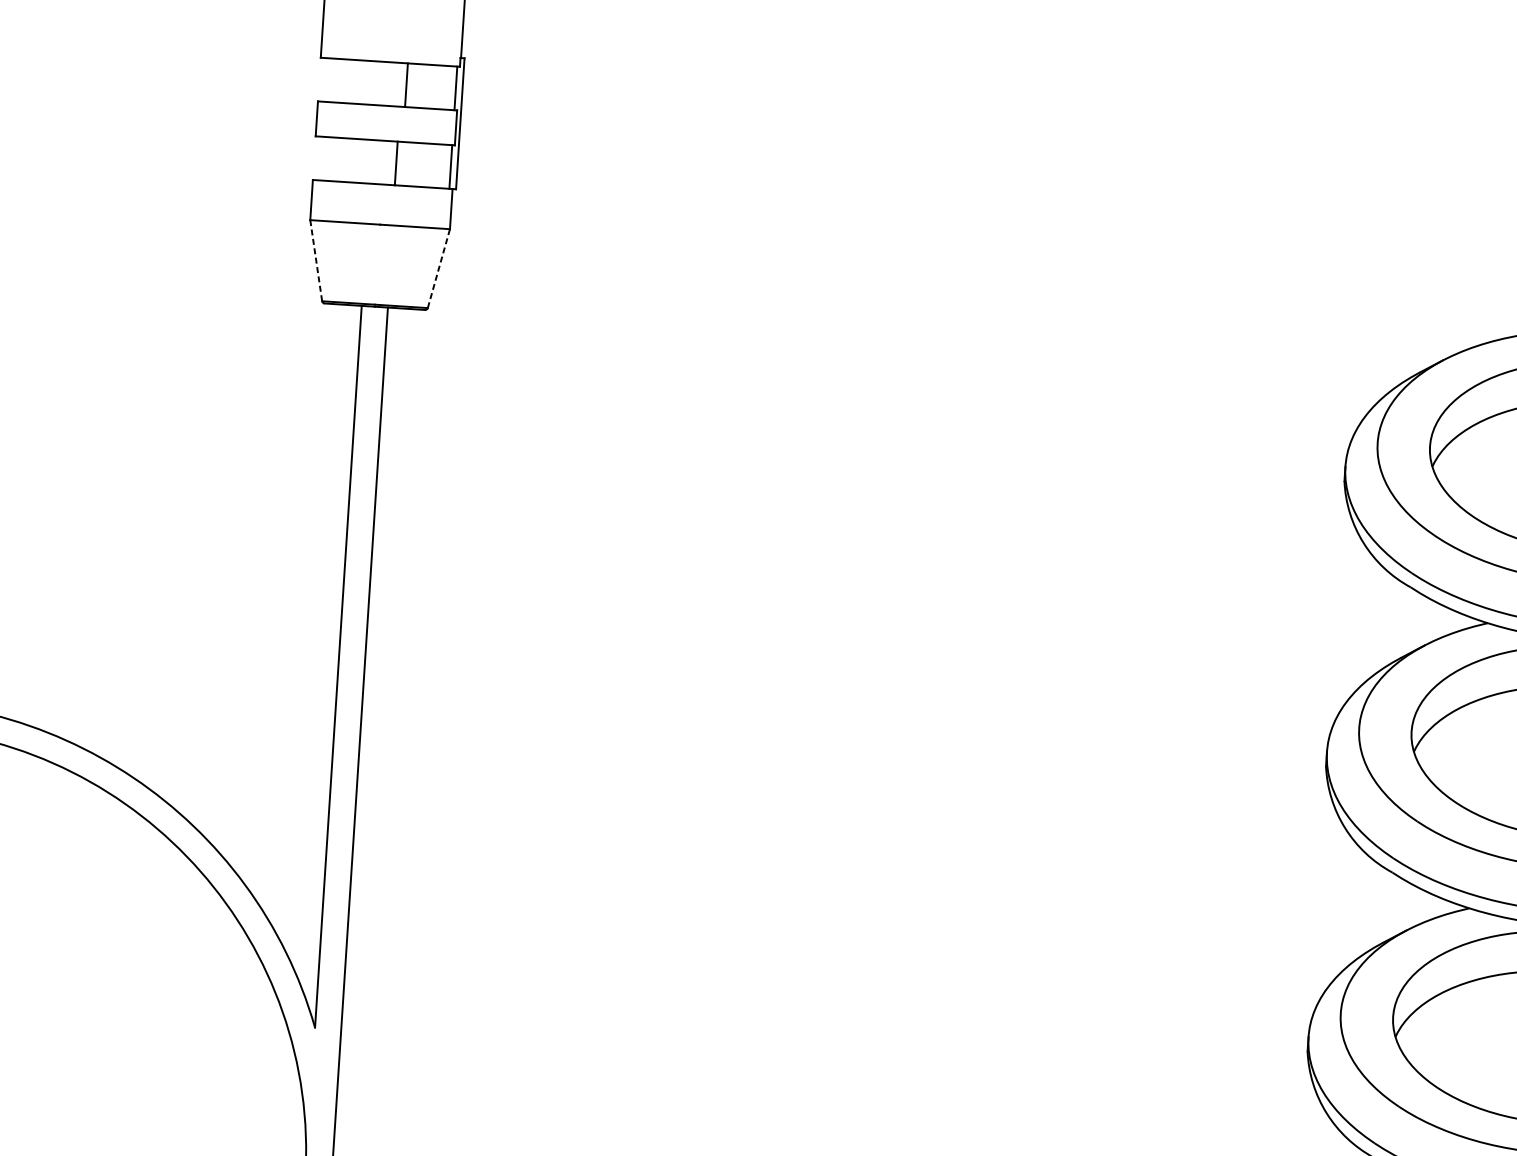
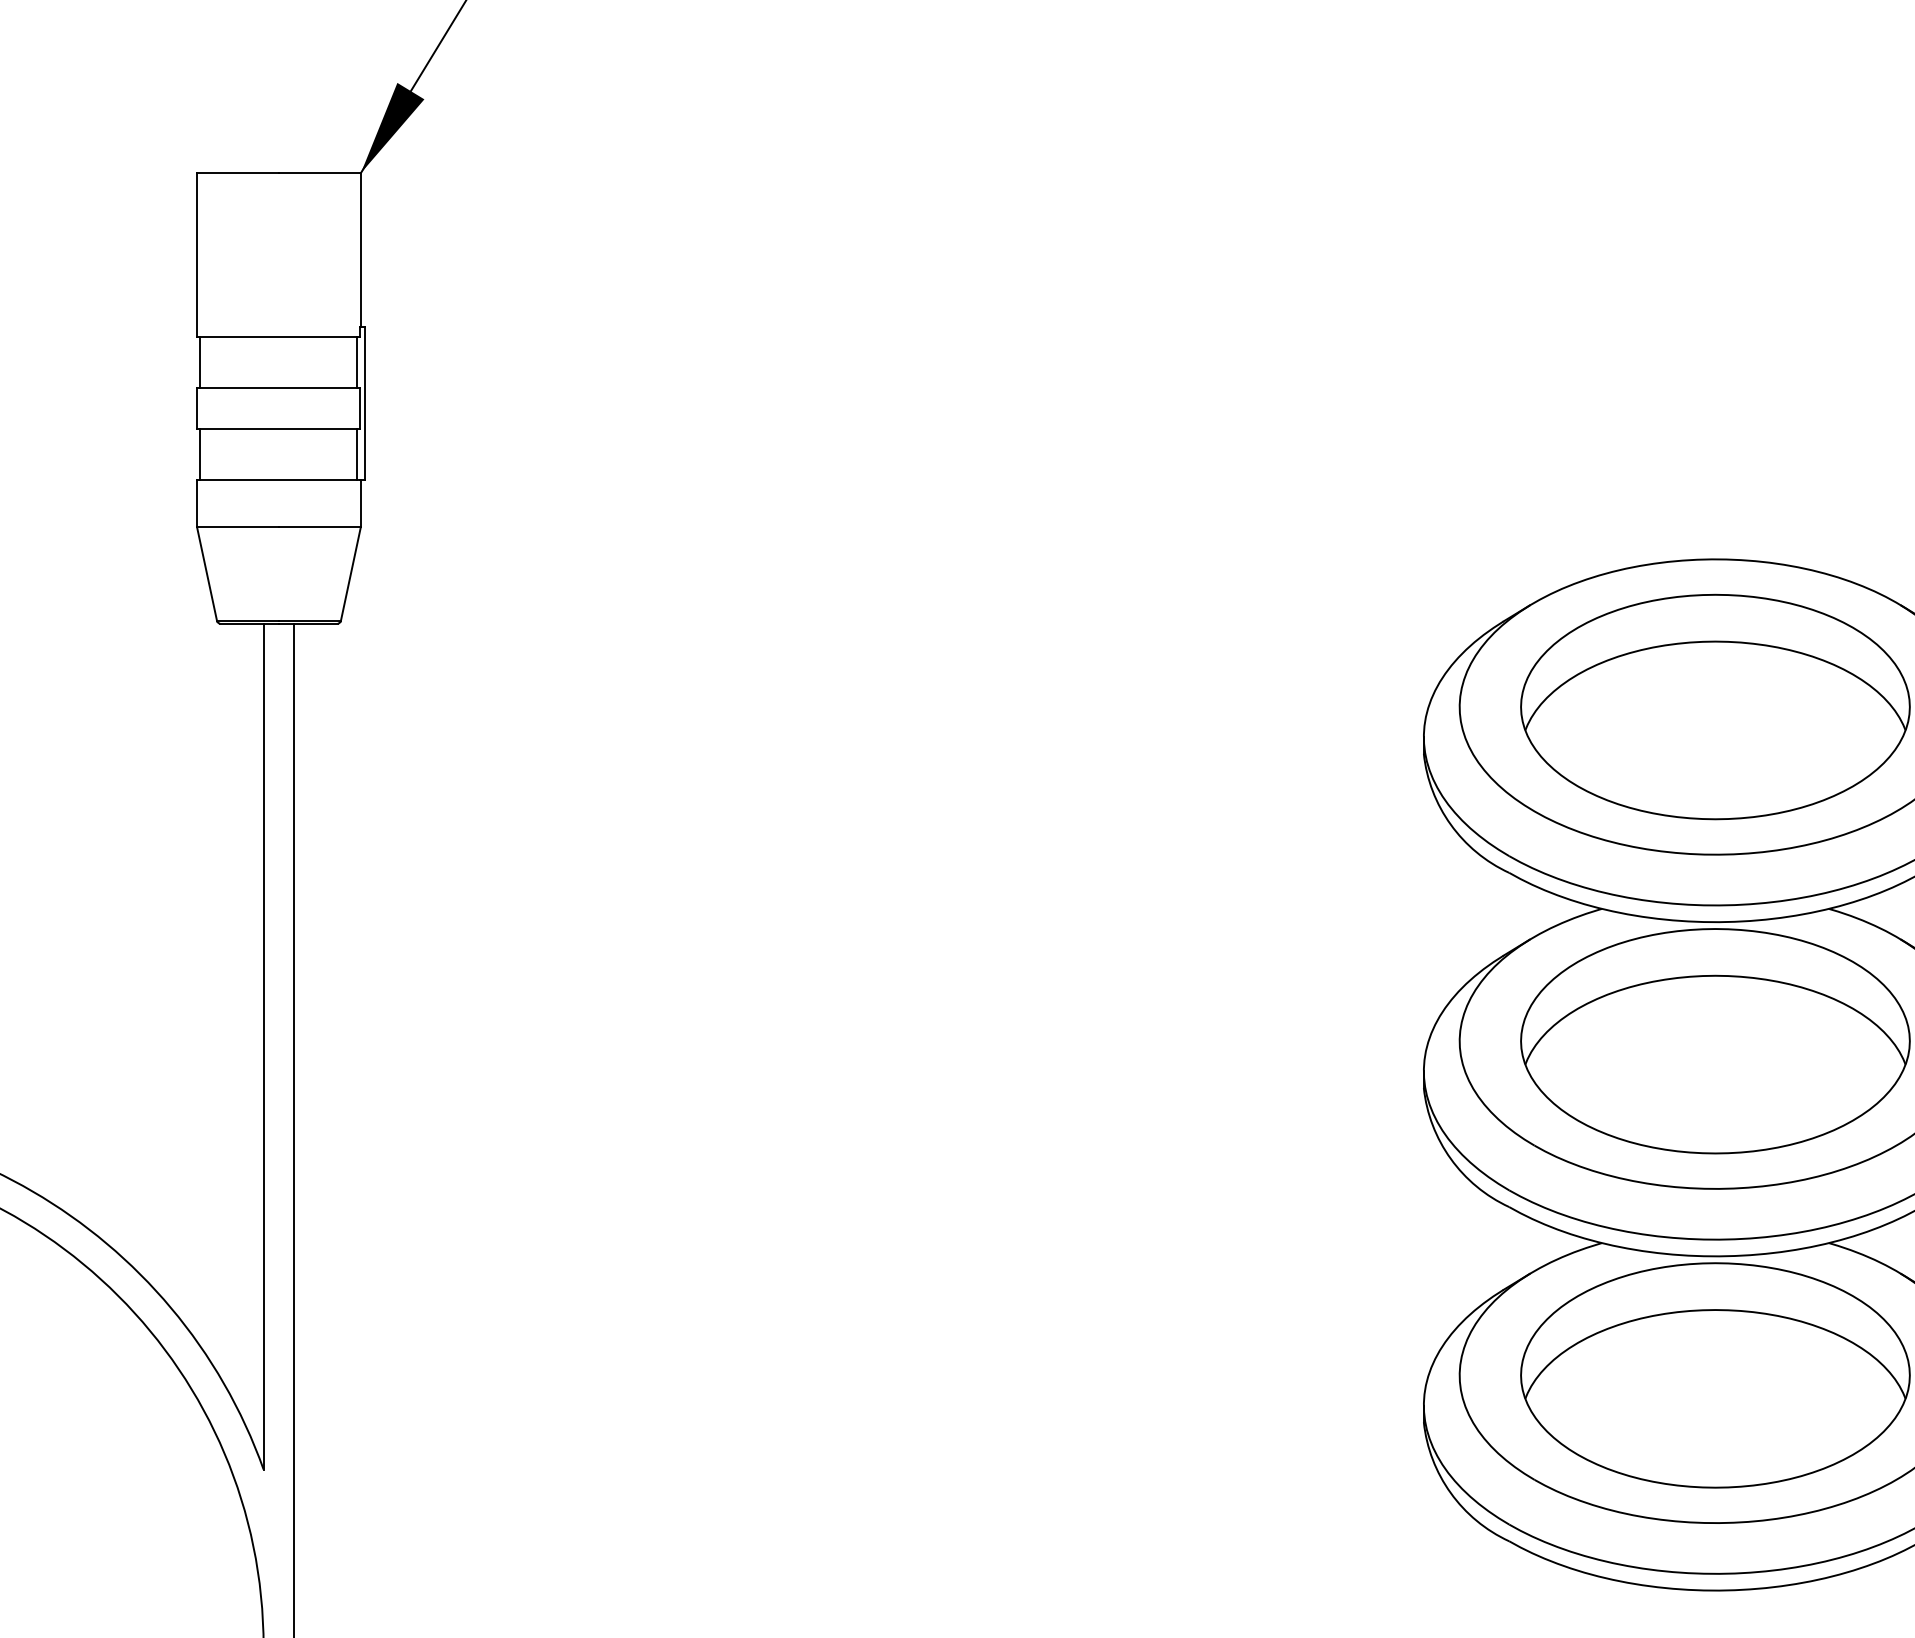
line: (406, 85) -> (200, 362), moved
line: (396, 163) -> (200, 454), moved
line: (316, 260) -> (207, 574), dashed -> solid
line: (438, 268) -> (350, 574), dashed -> solid

